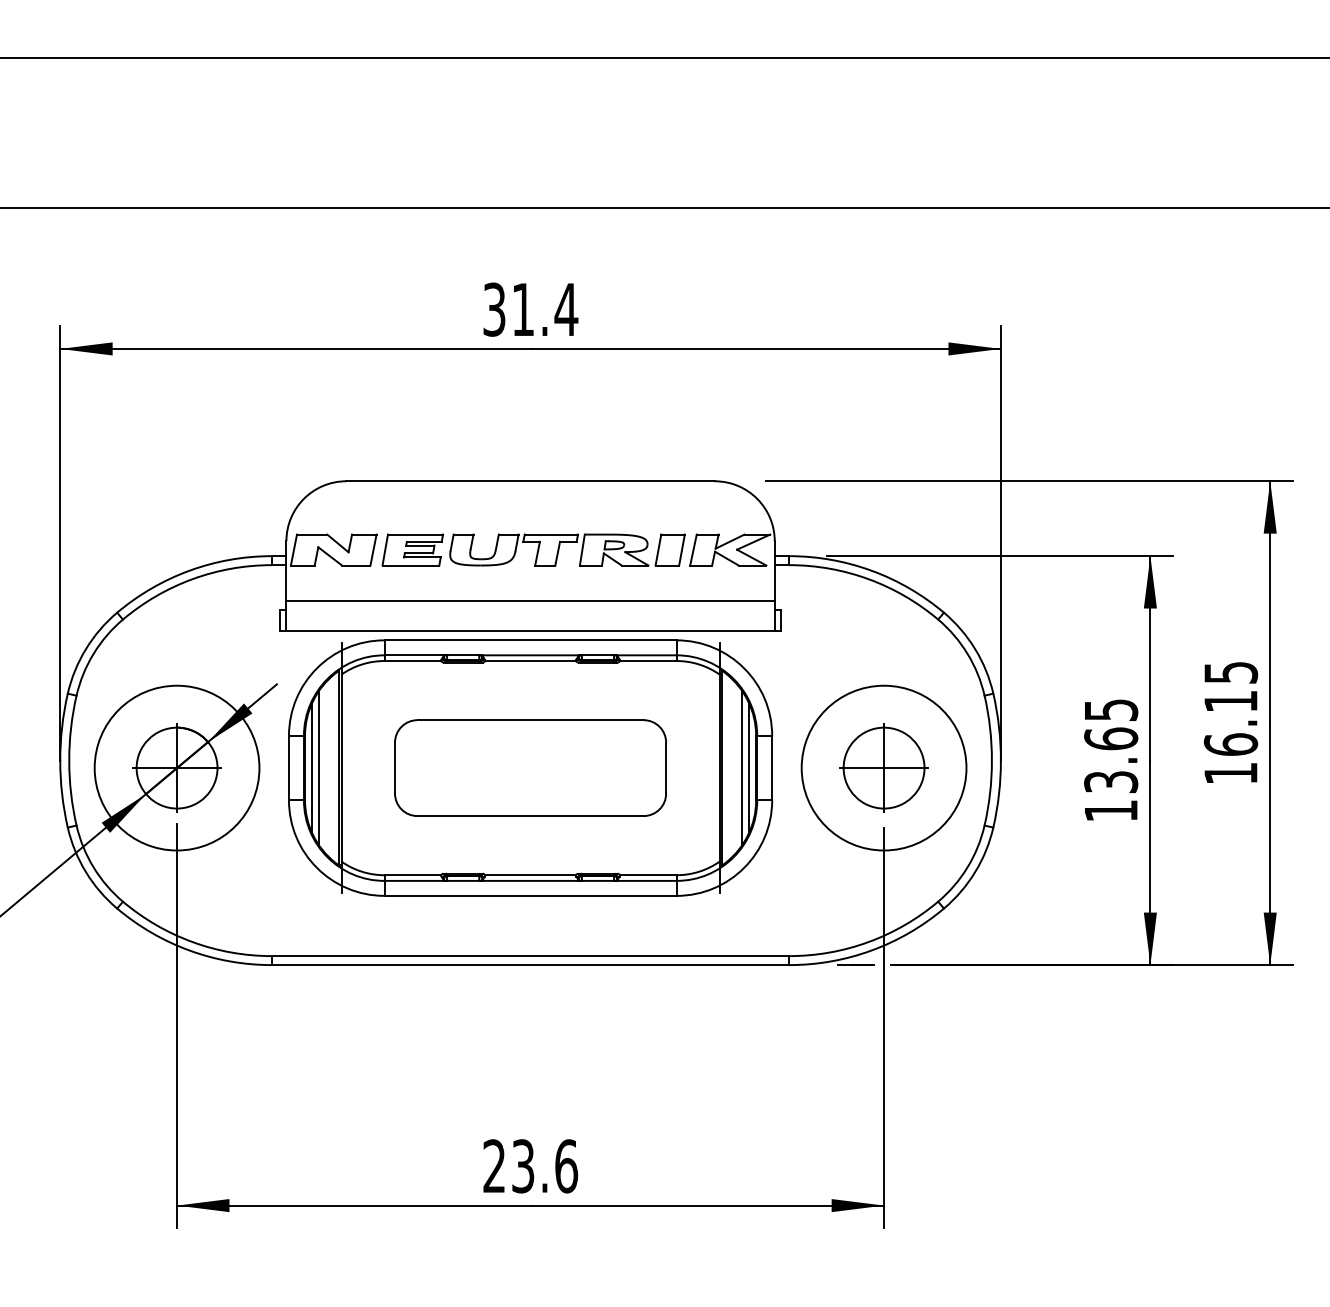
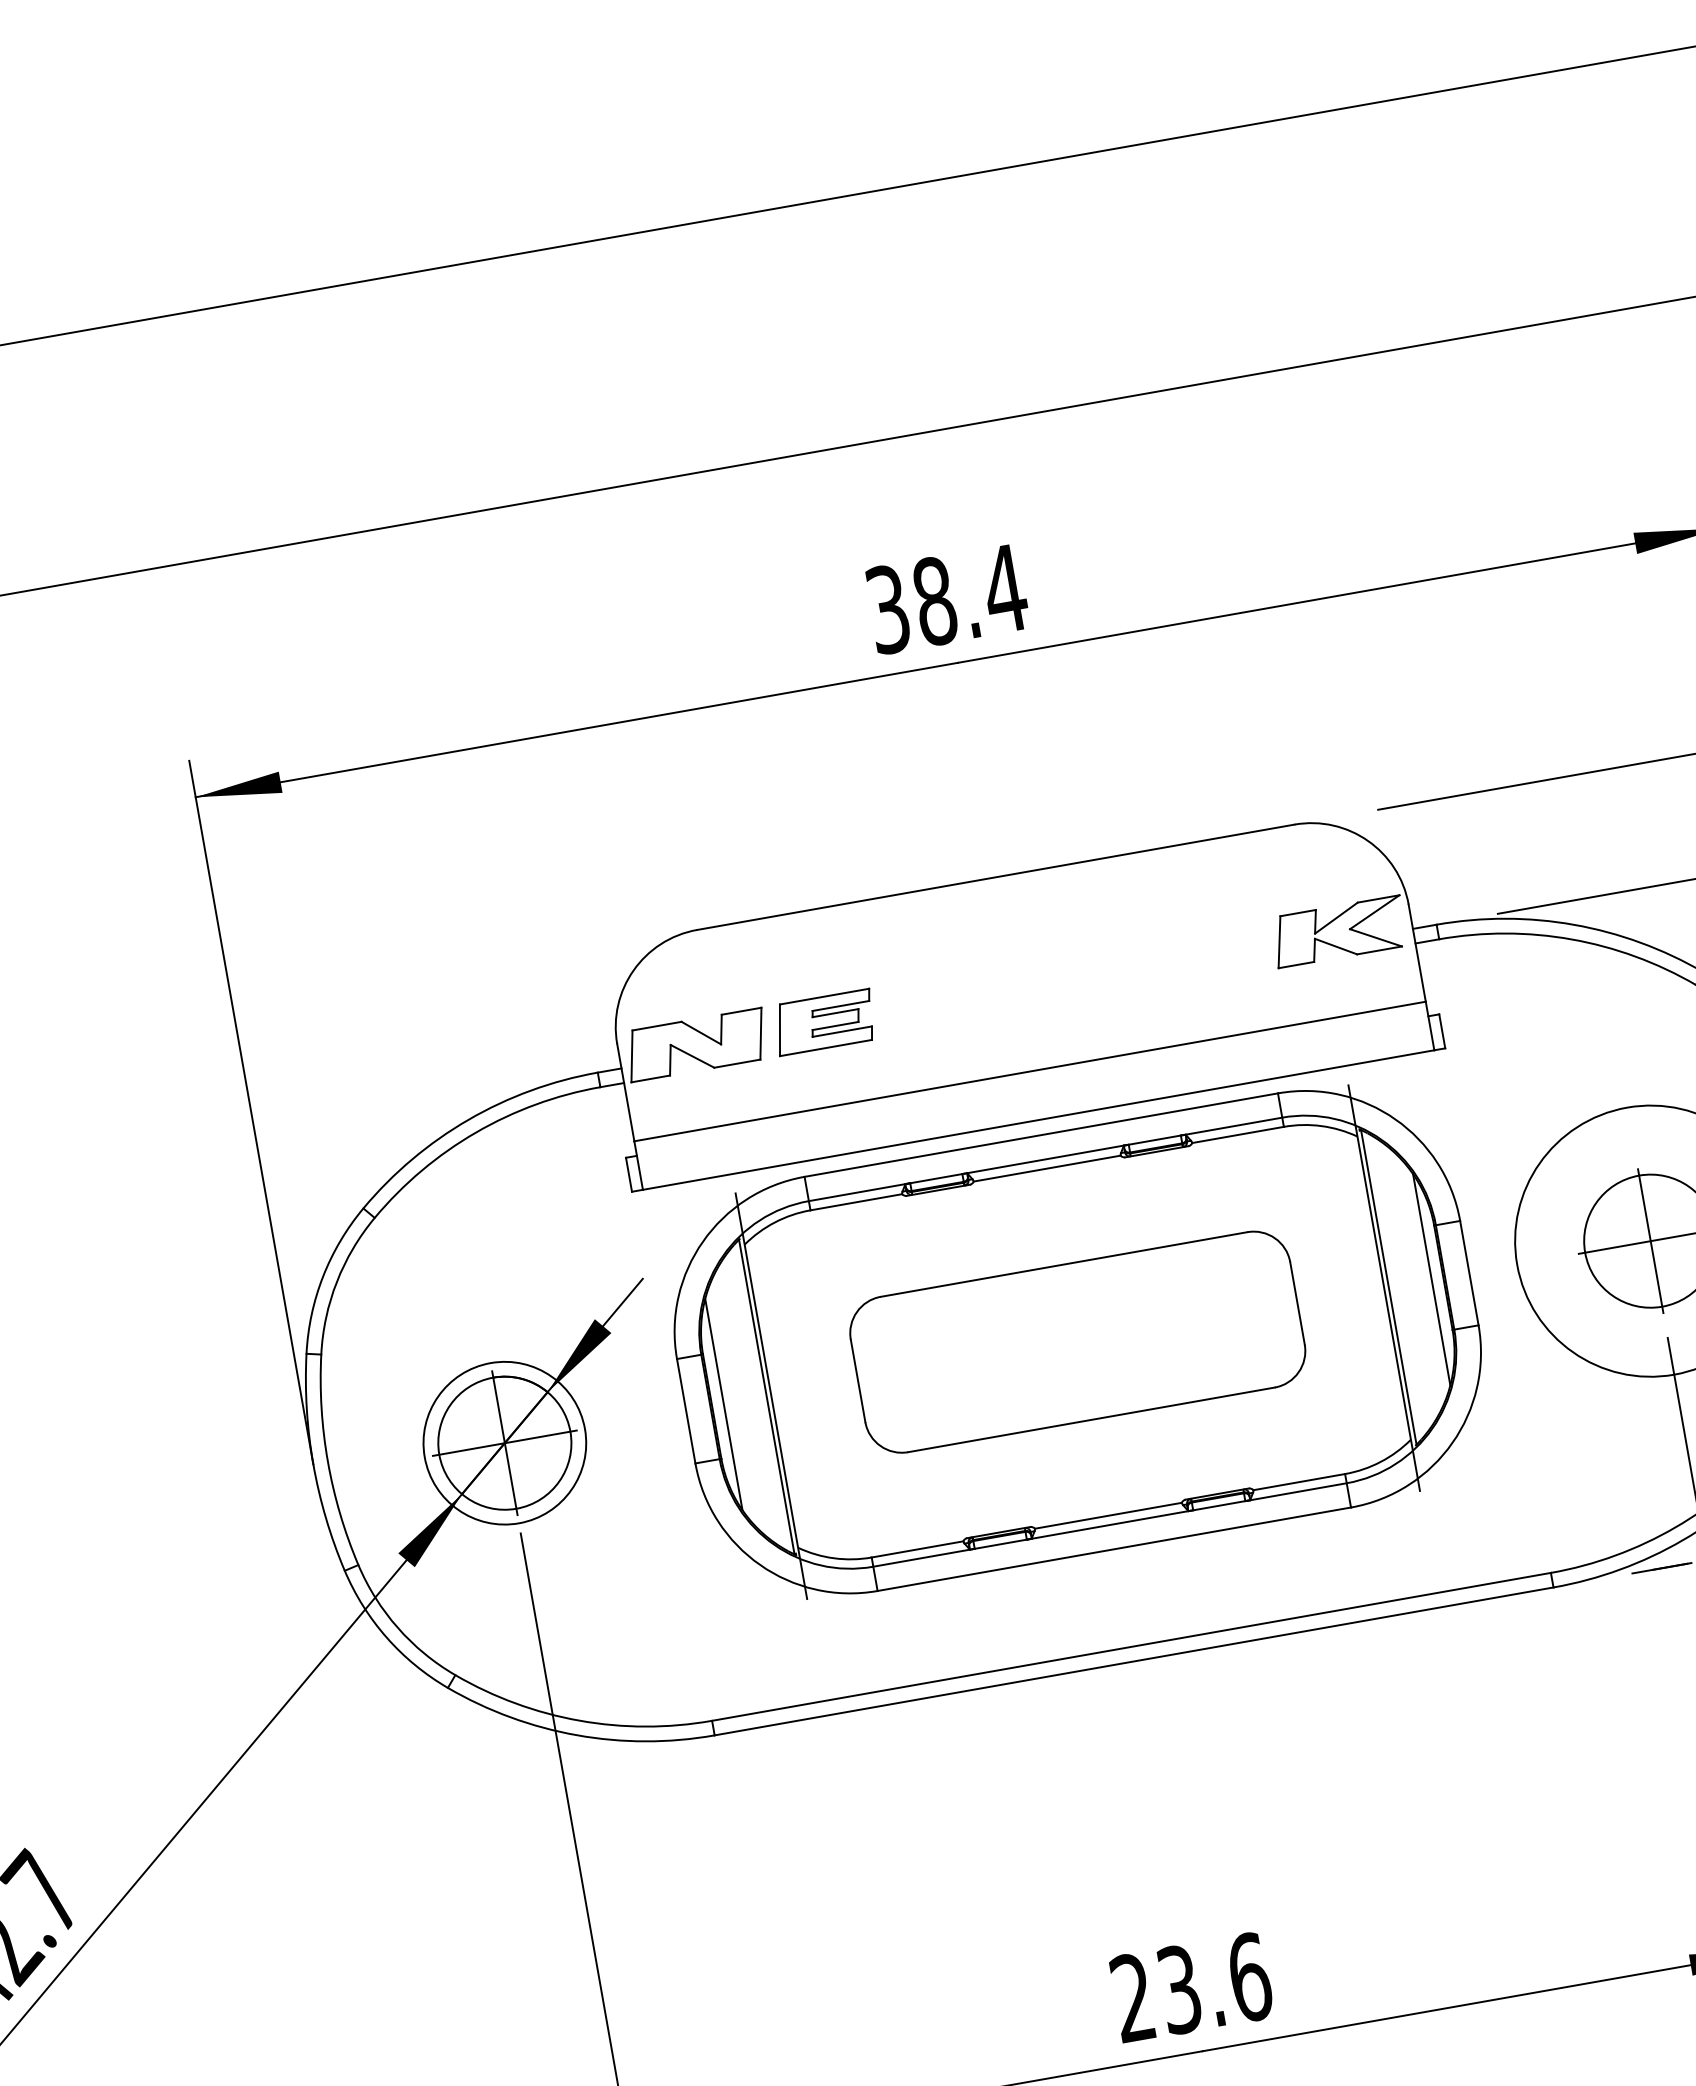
text: (523, 309) -> (935, 600), 31.4 -> 38.4
part: (567, 542) -> (1073, 965), removed
circle: (176, 767) -> (503, 1442), size x0.6
line: (319, 767) -> (735, 1401), removed
line: (742, 767) -> (1421, 1280), removed

